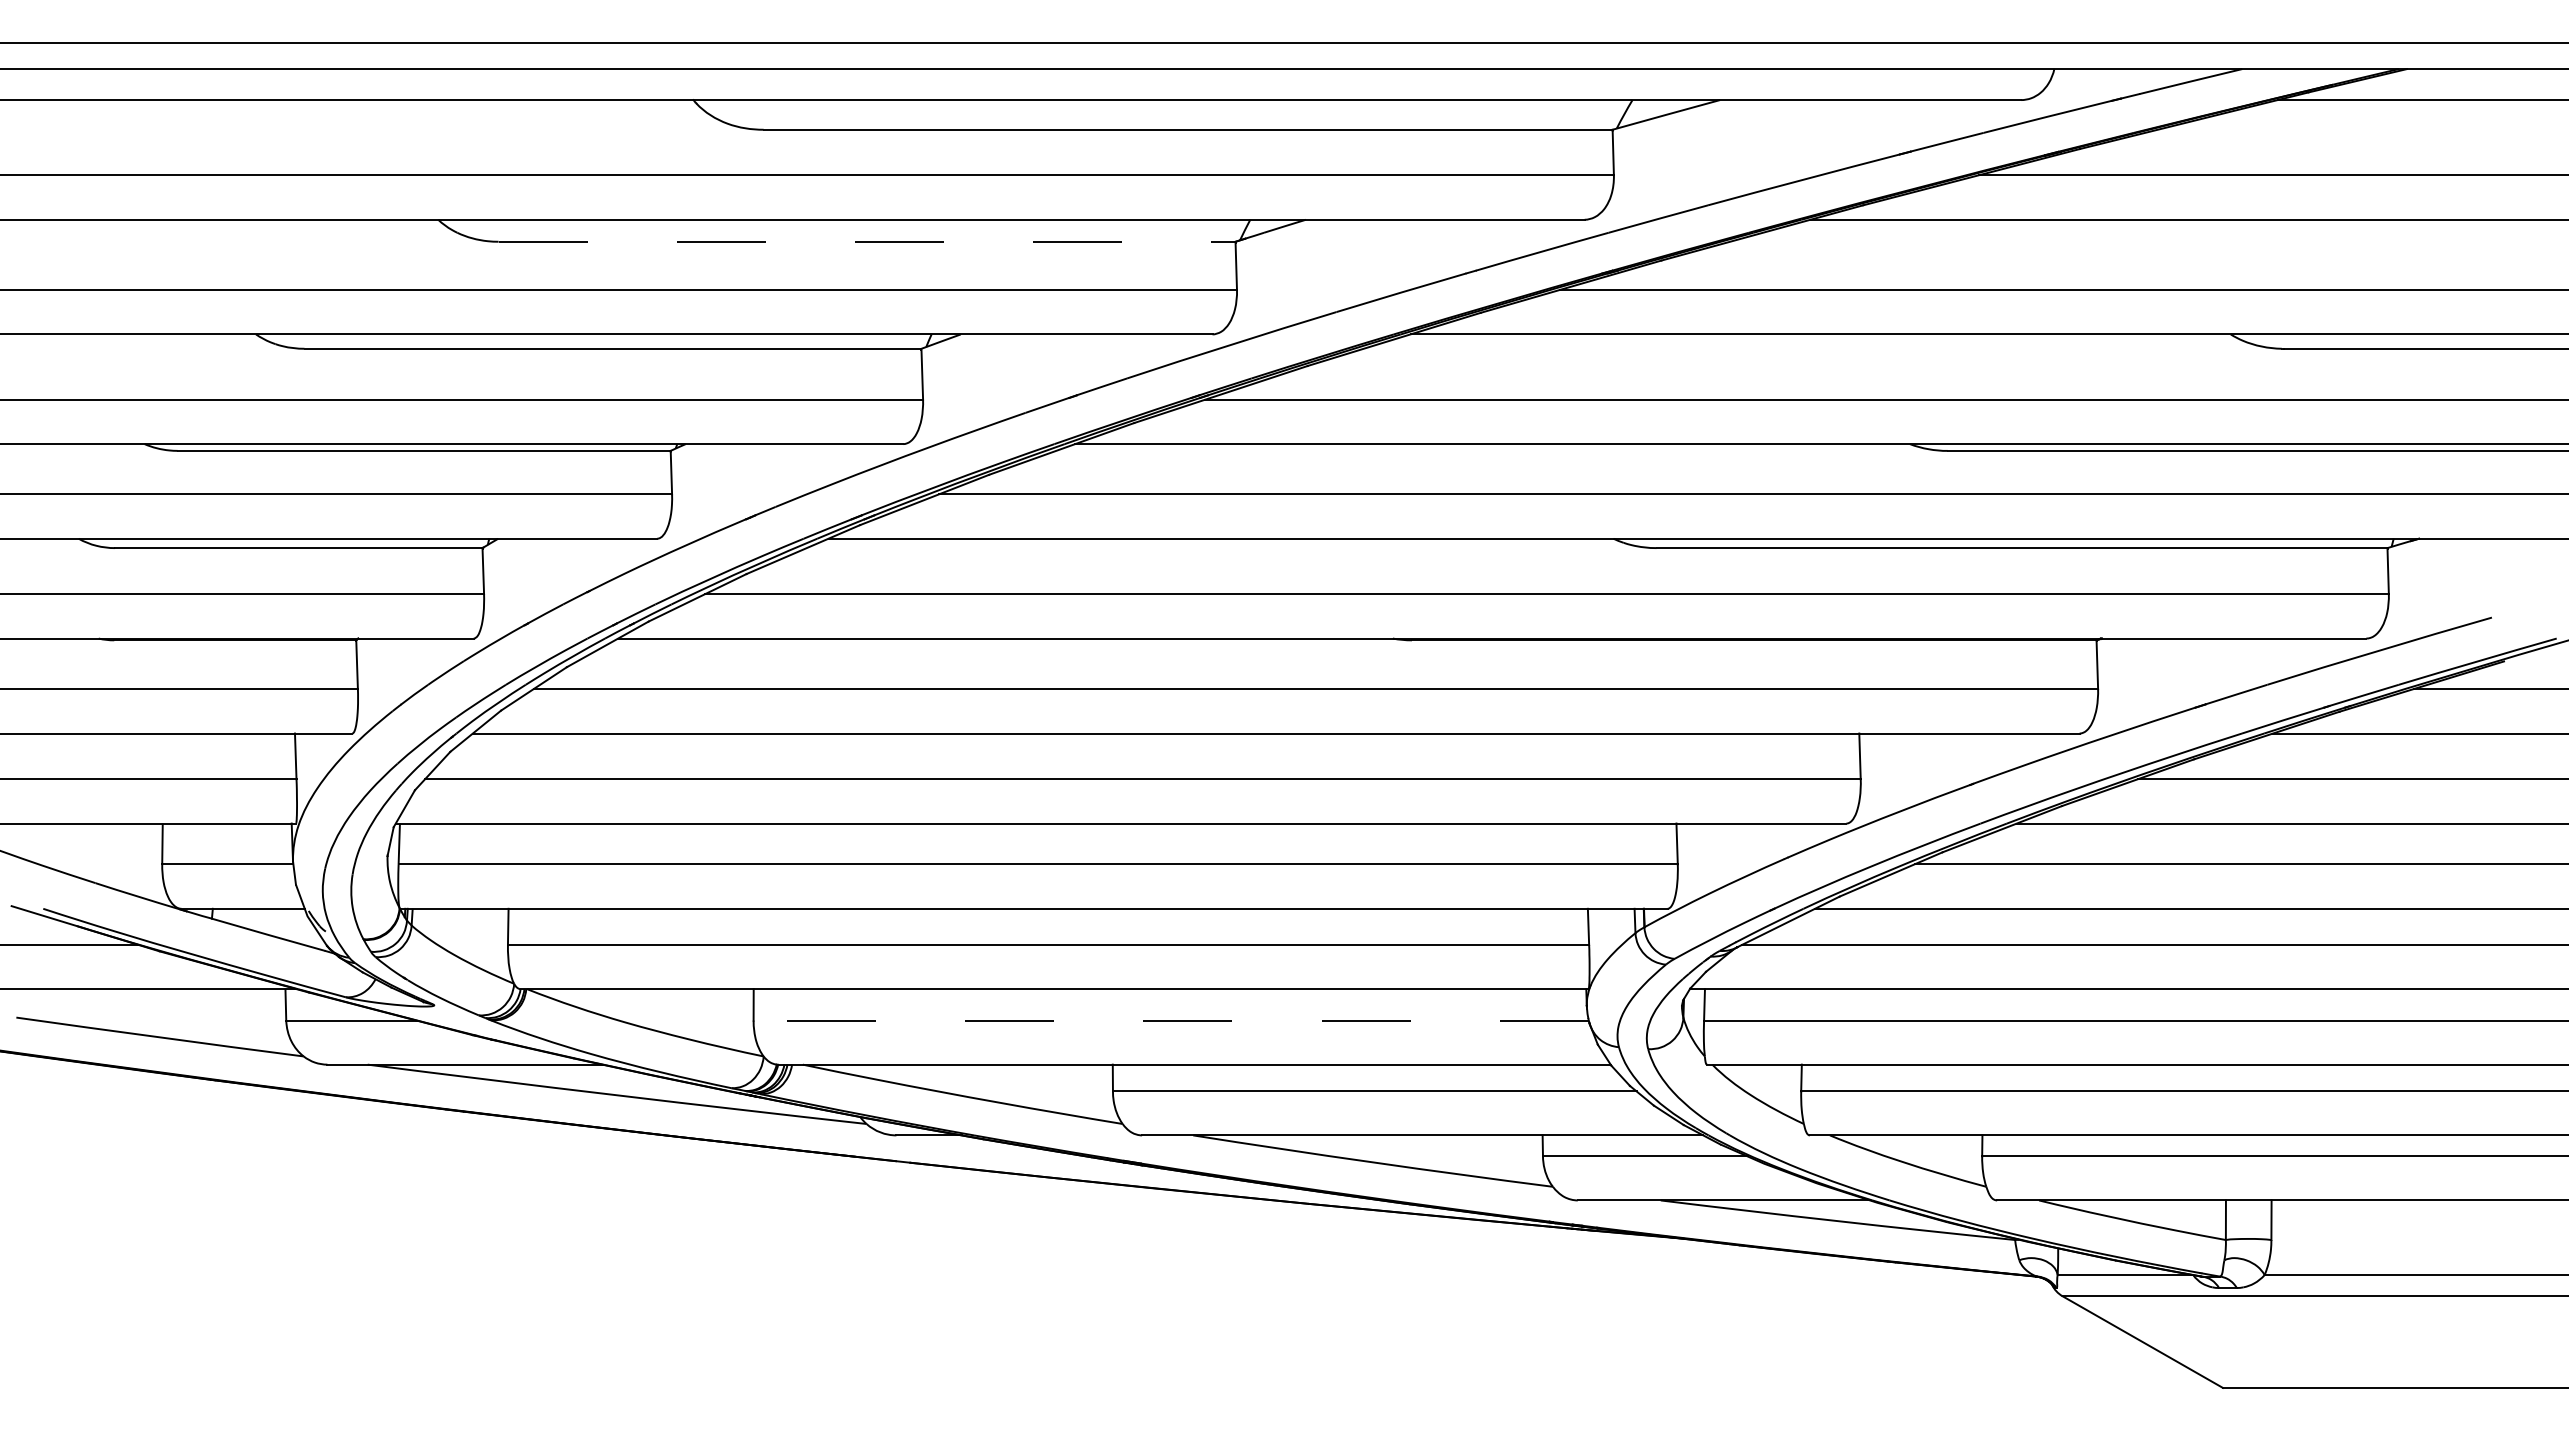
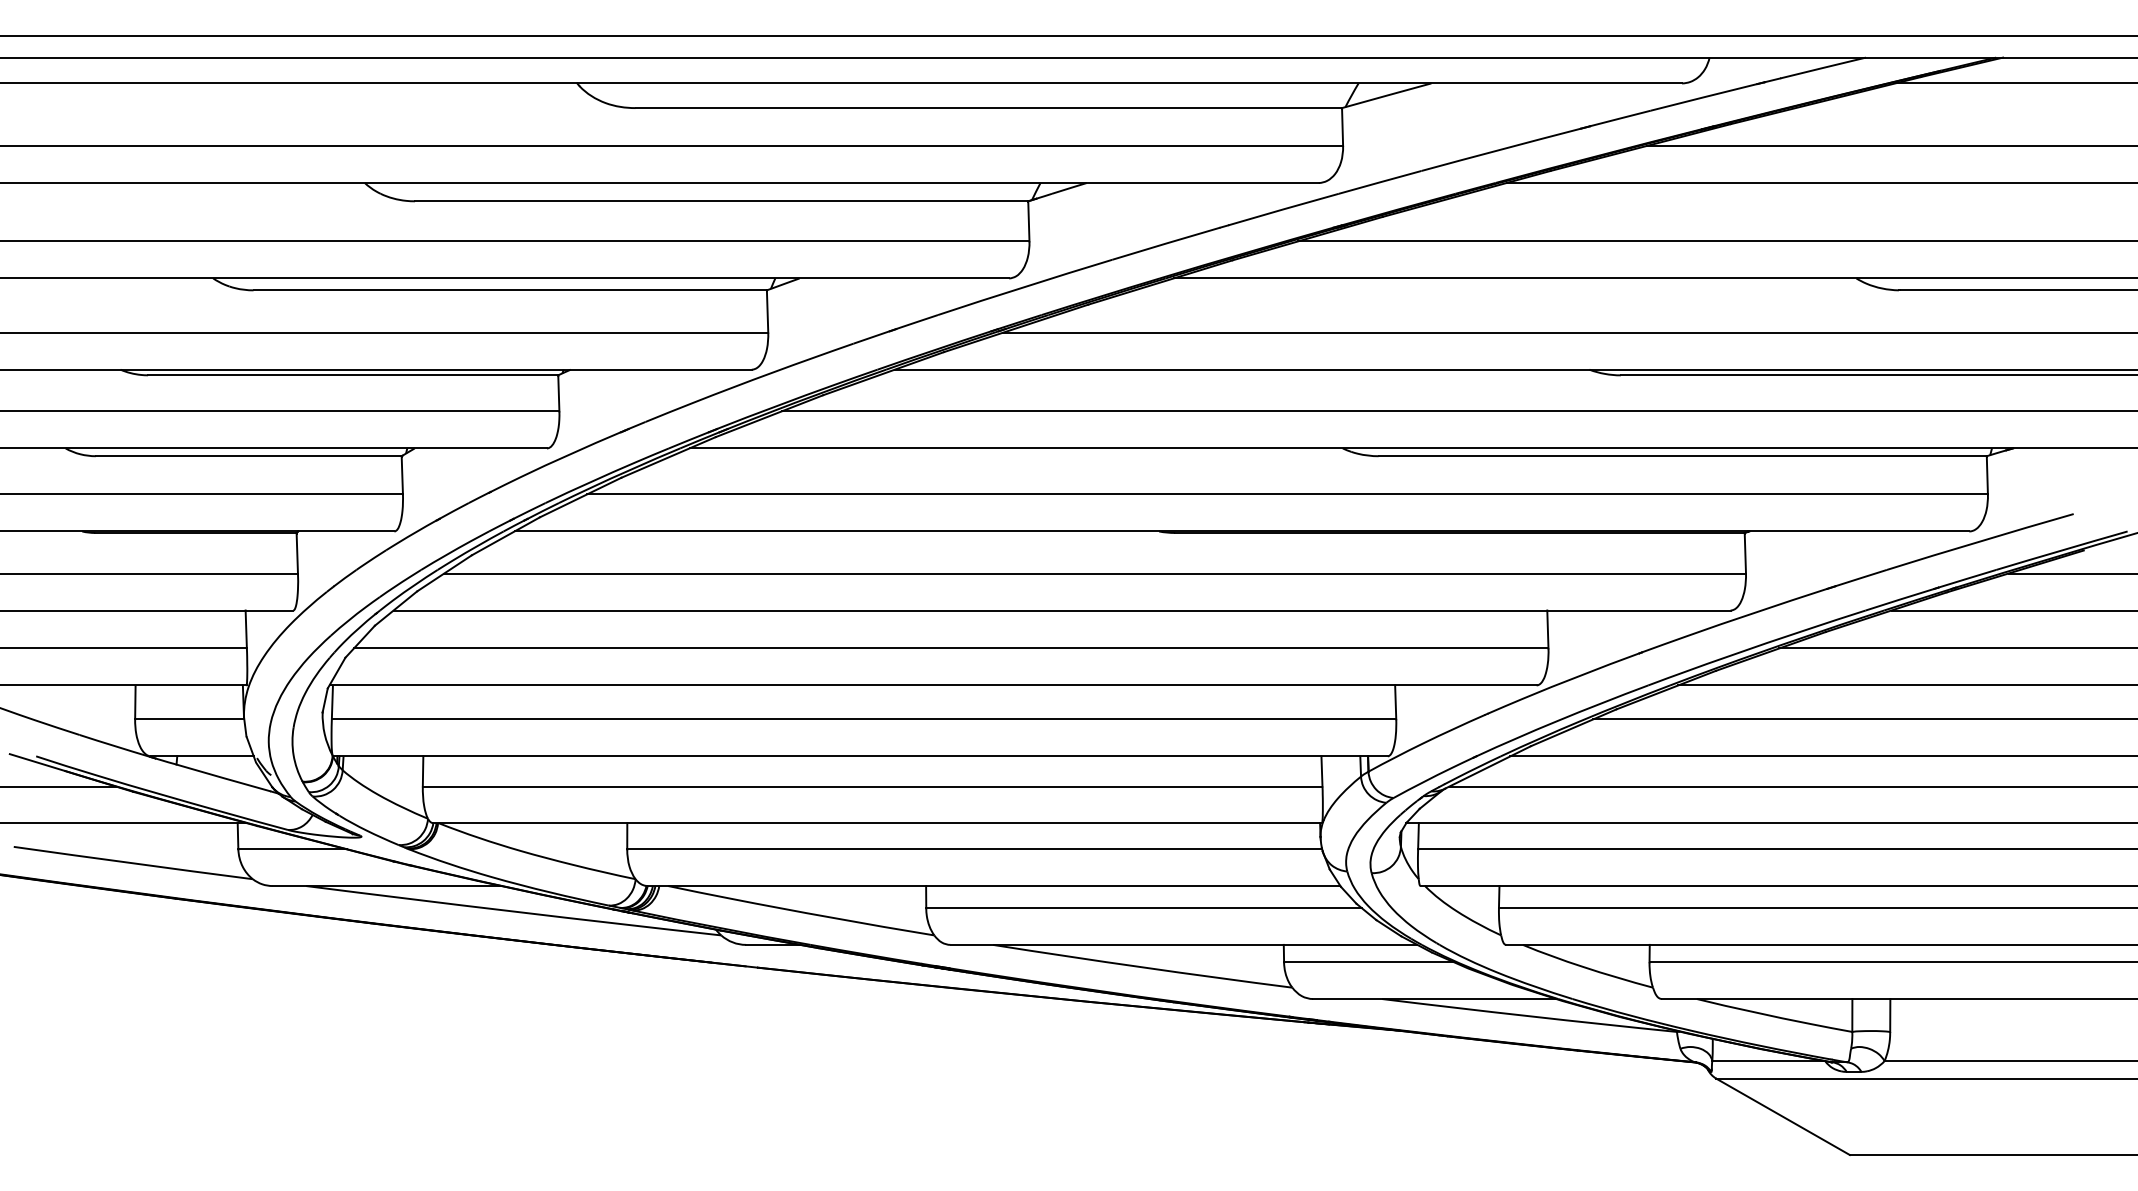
line: (867, 241) -> (722, 201), dashed -> solid
line: (1171, 1020) -> (974, 849), dashed -> solid

